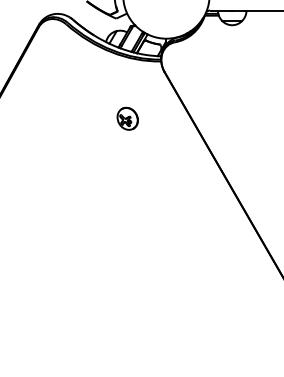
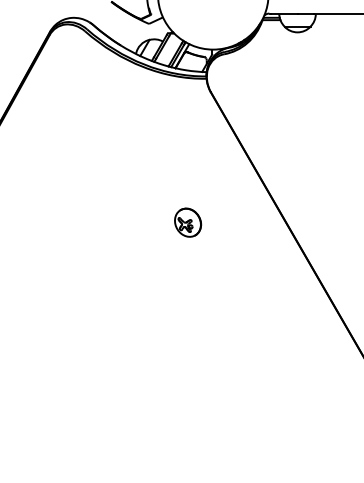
part: (127, 118) -> (187, 222), moved

